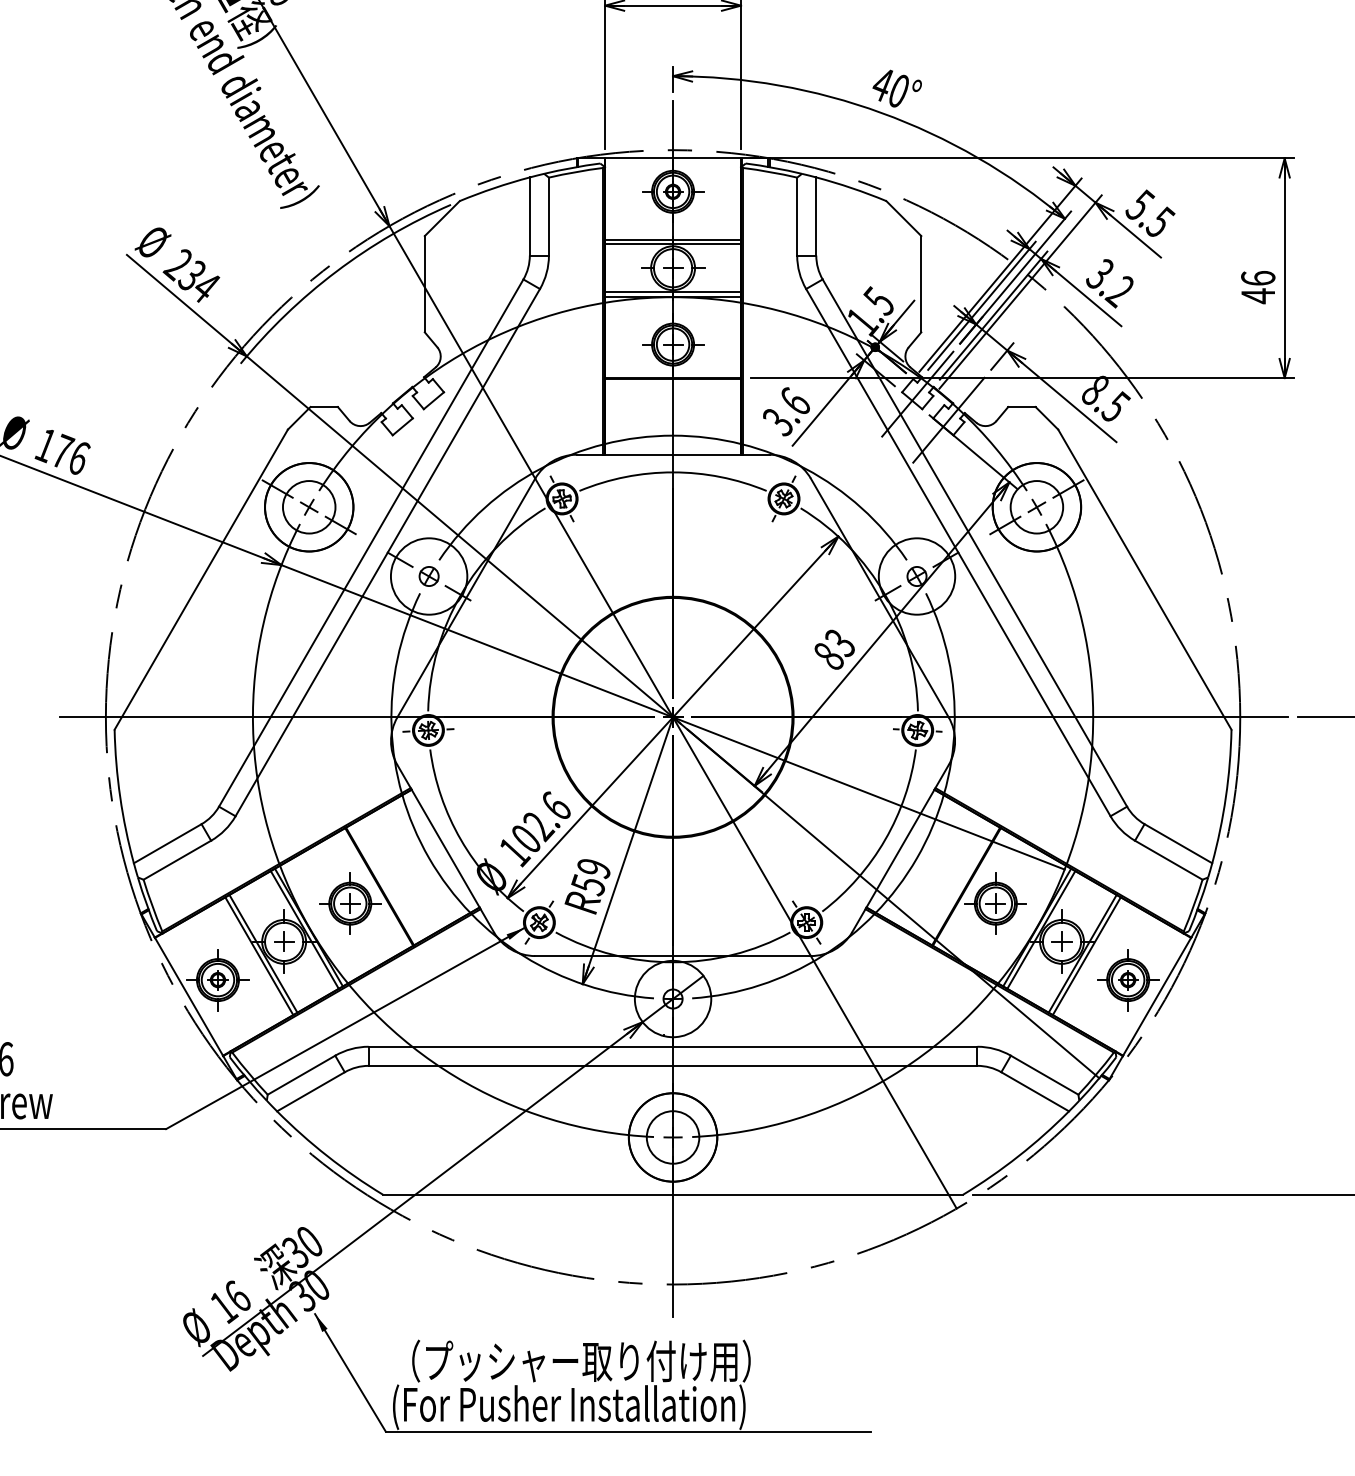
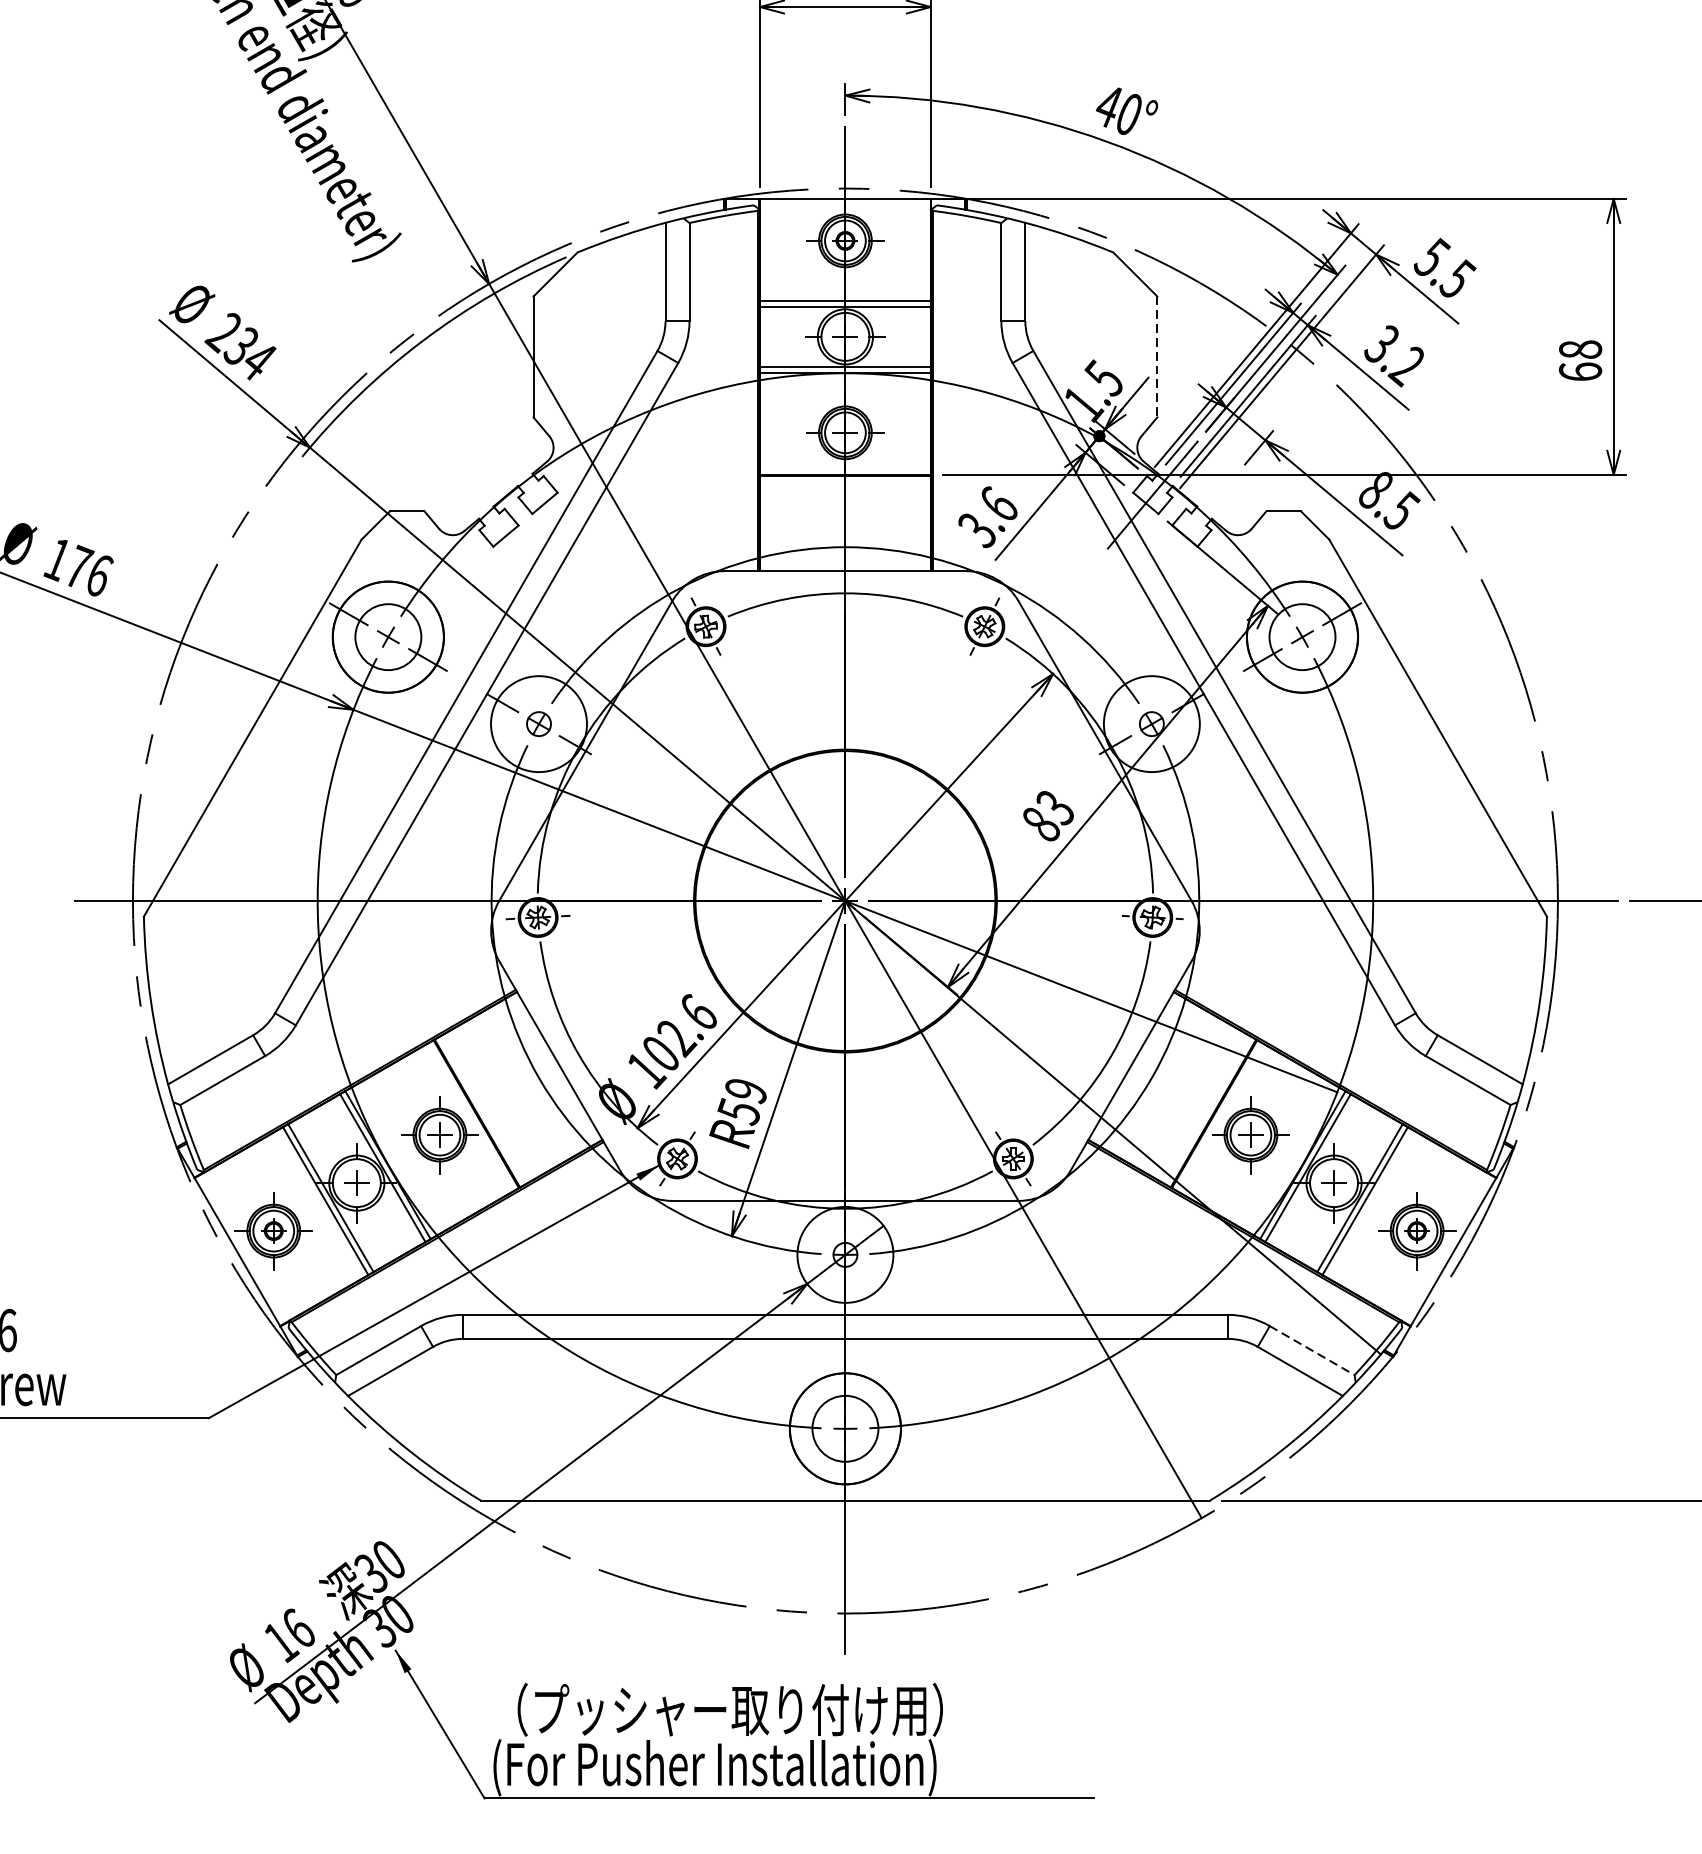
line: (921, 284) -> (1157, 357), solid -> dashed
text: (1258, 287) -> (1580, 361), 46 -> 68
line: (948, 420) -> (1191, 528), removed
line: (1044, 1075) -> (1312, 1350), solid -> dashed

